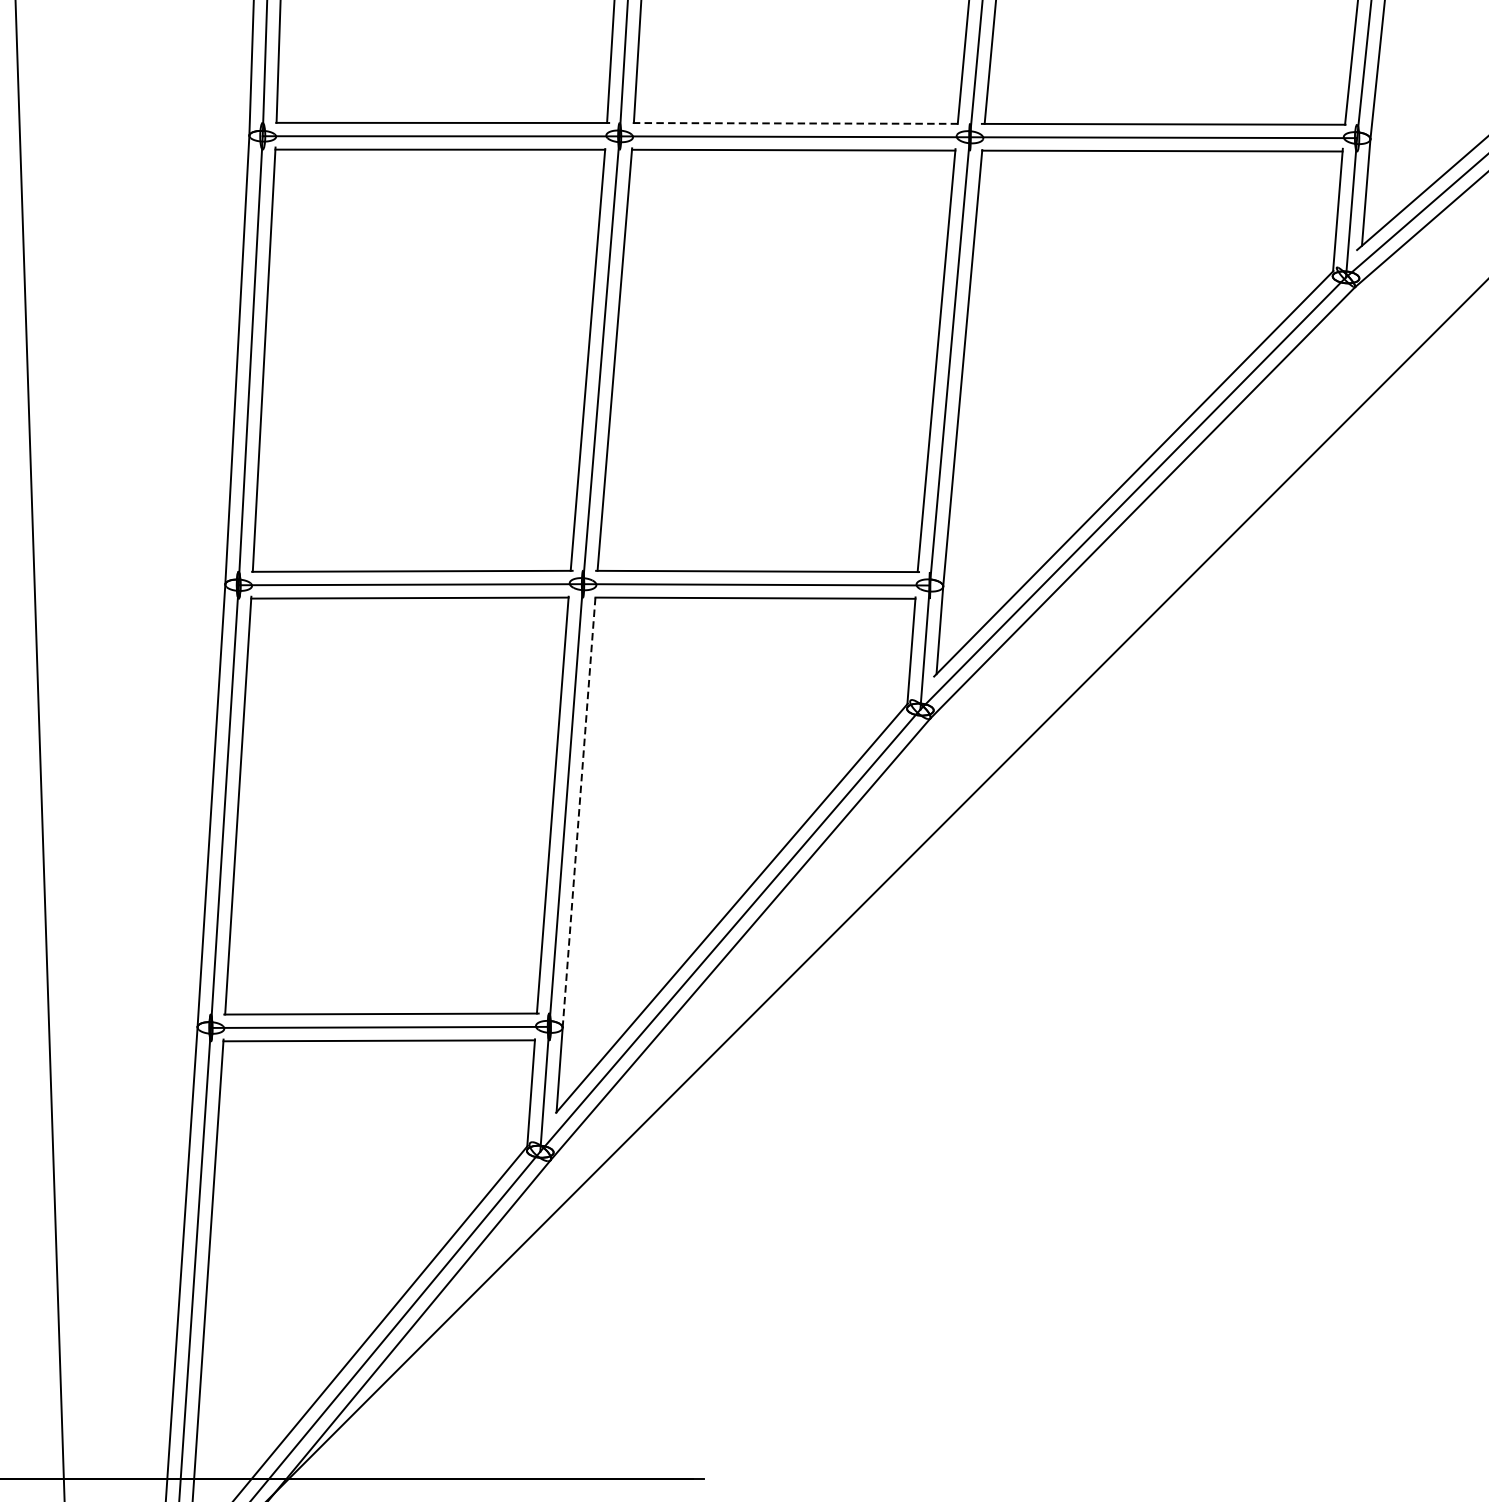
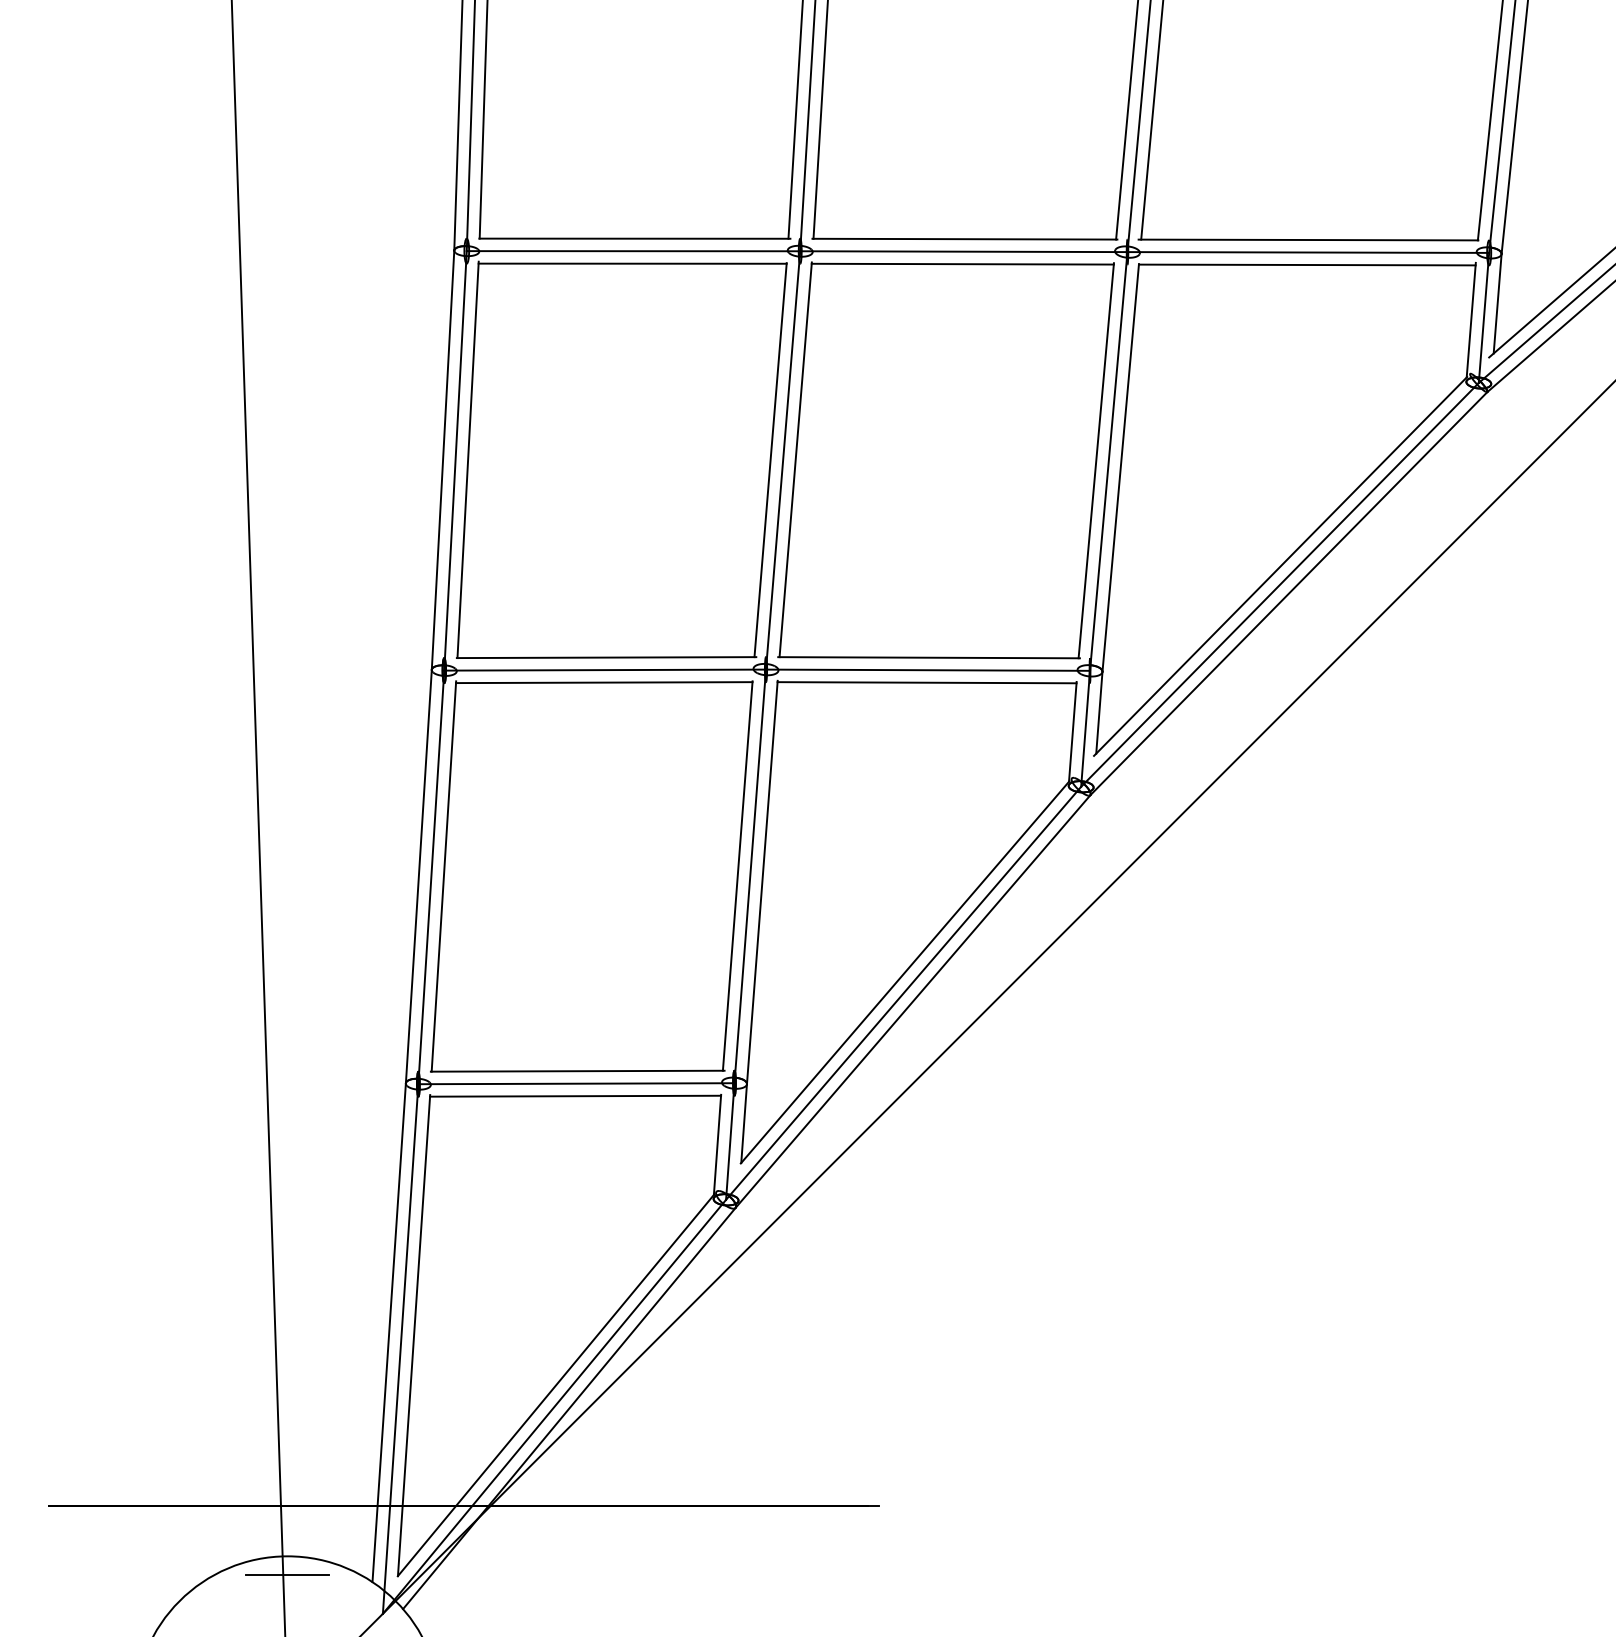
line: (796, 123) -> (965, 239), dashed -> solid
line: (579, 812) -> (762, 882), dashed -> solid

